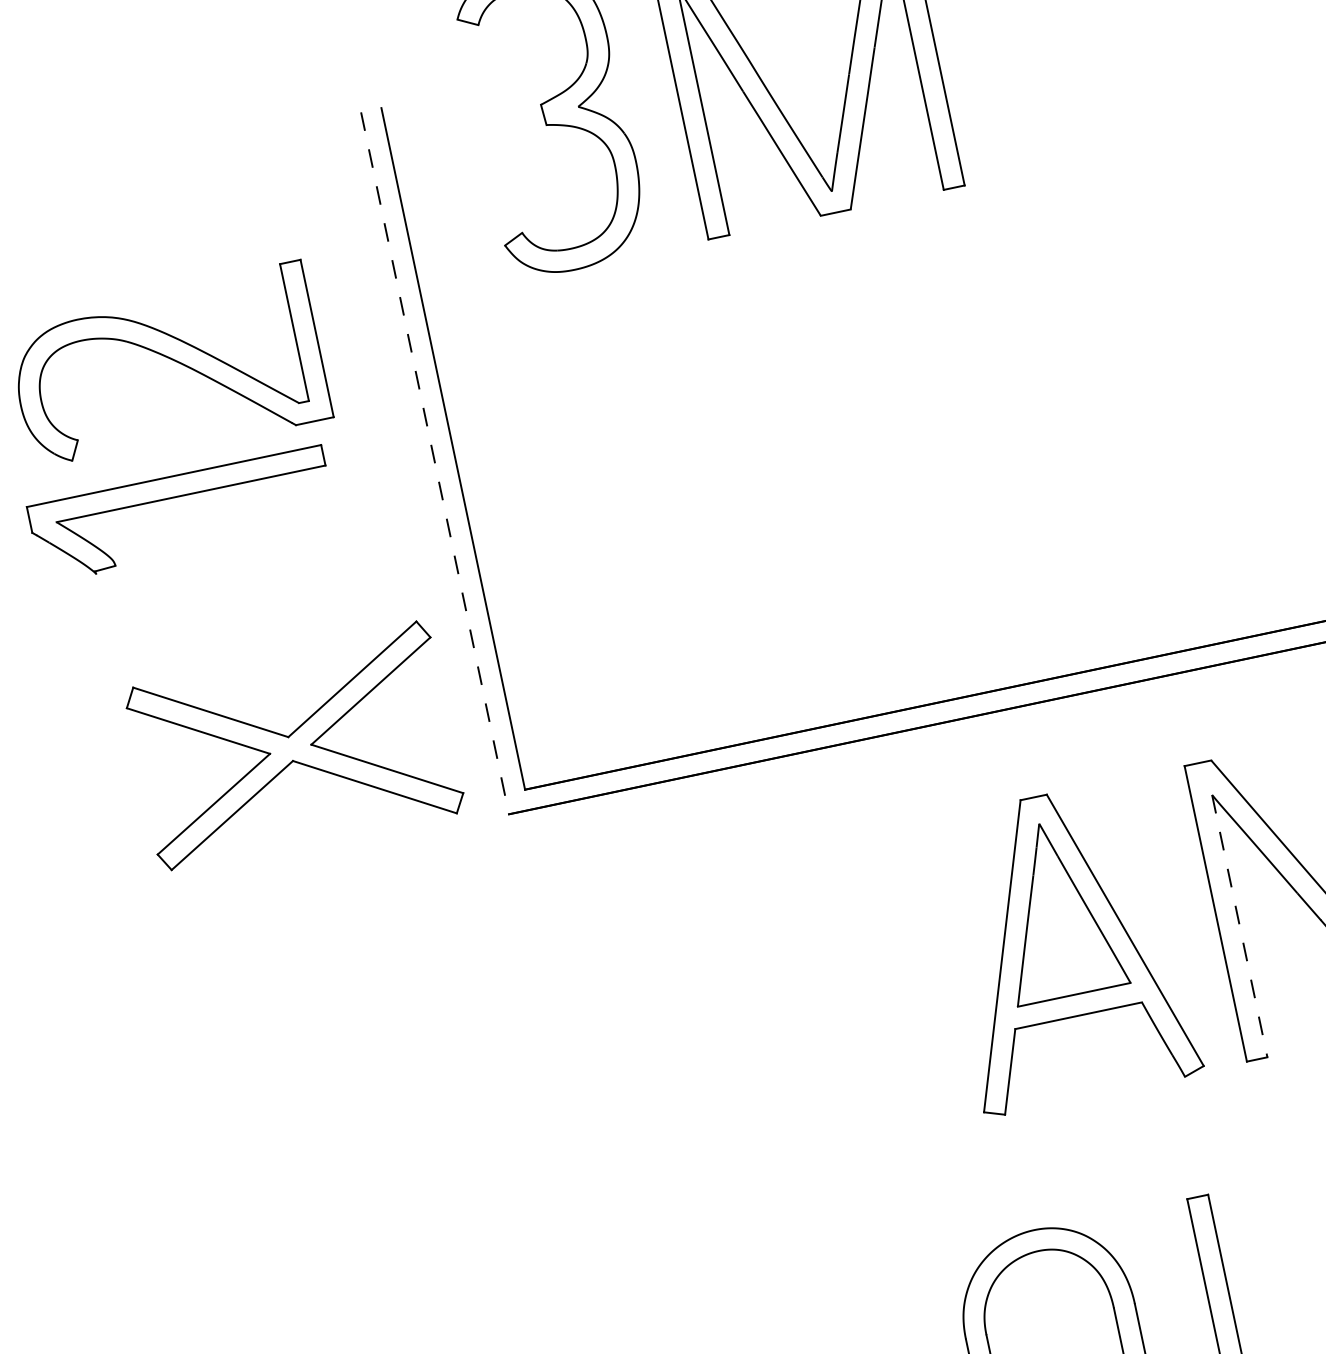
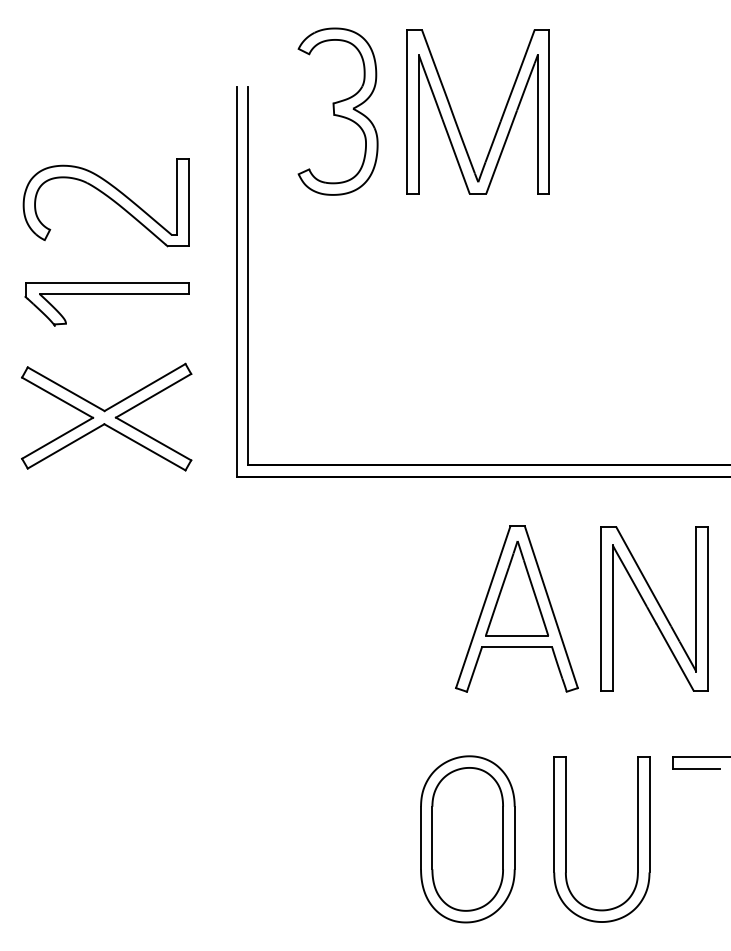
line: (435, 463) -> (237, 282), dashed -> solid
part: (177, 497) -> (106, 294), moved
part: (293, 746) -> (106, 416), moved
line: (1239, 925) -> (612, 617), dashed -> solid

